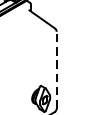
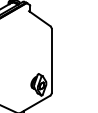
line: (56, 69) -> (51, 60), dashed -> solid

